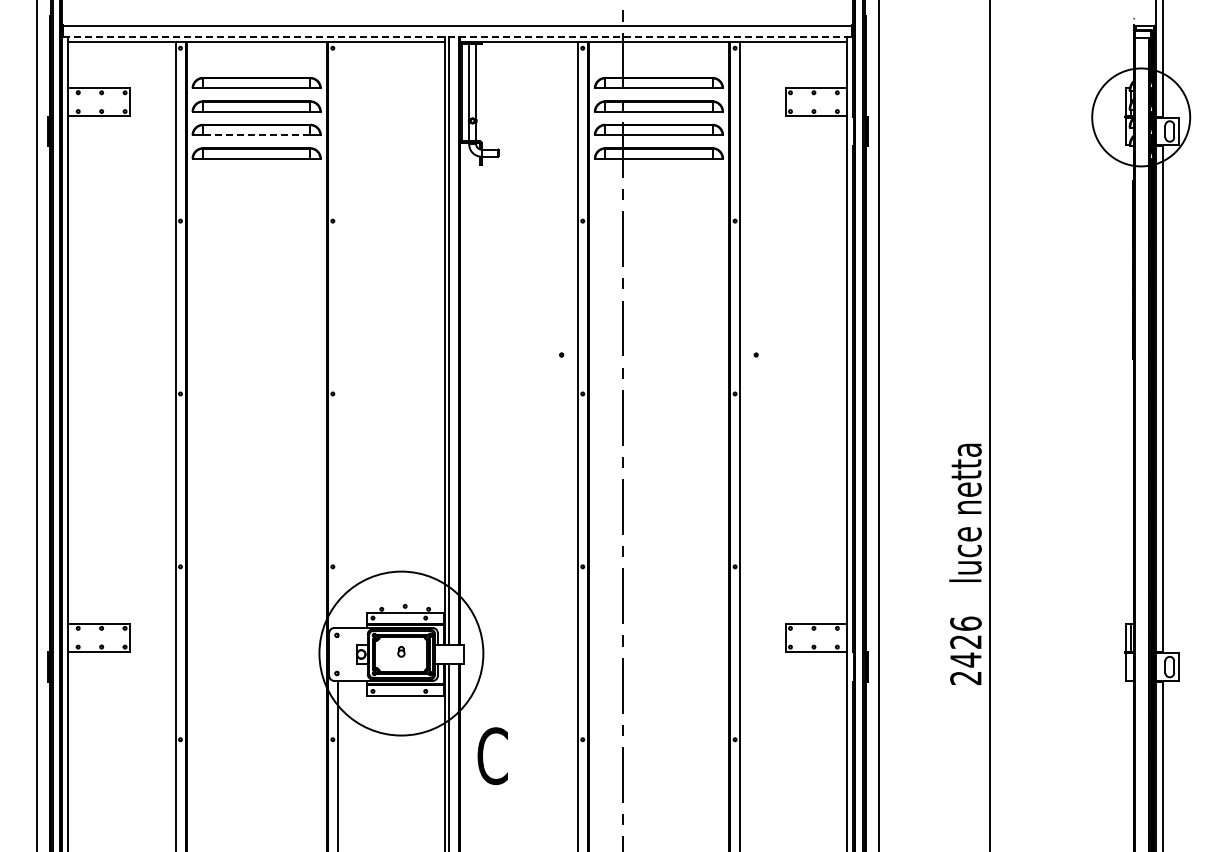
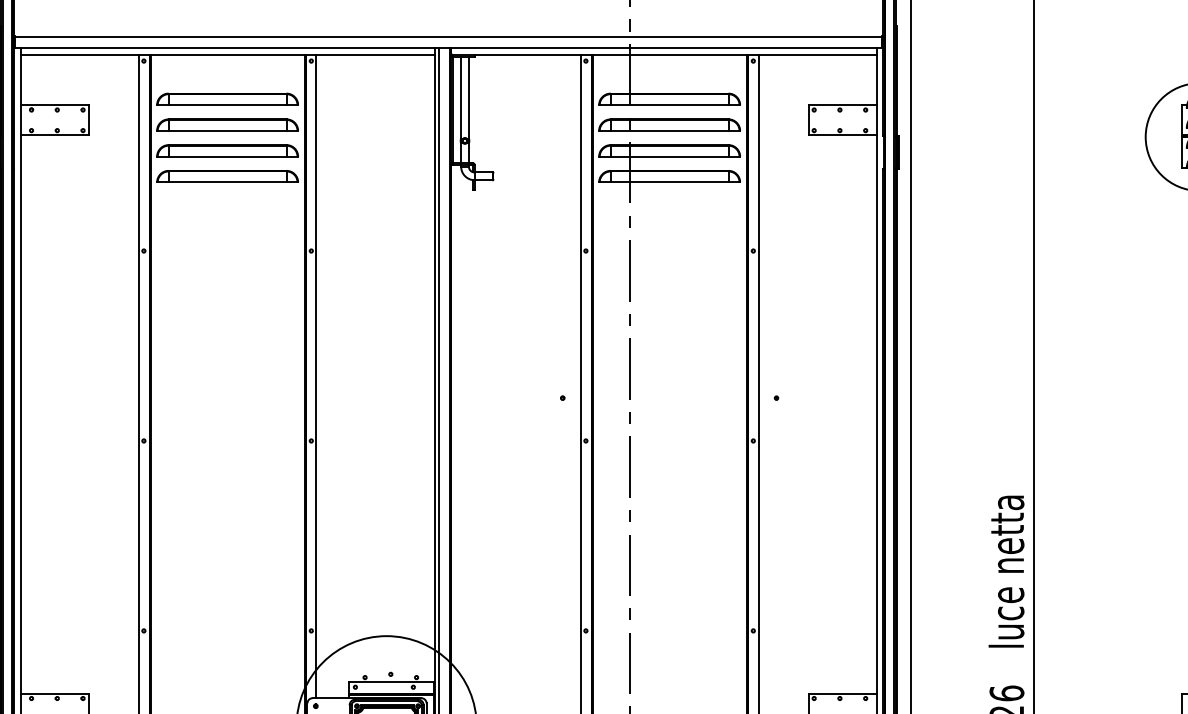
line: (457, 36) -> (448, 48), dashed -> solid
line: (256, 135) -> (227, 156), dashed -> solid
line: (337, 335) -> (316, 376), added

